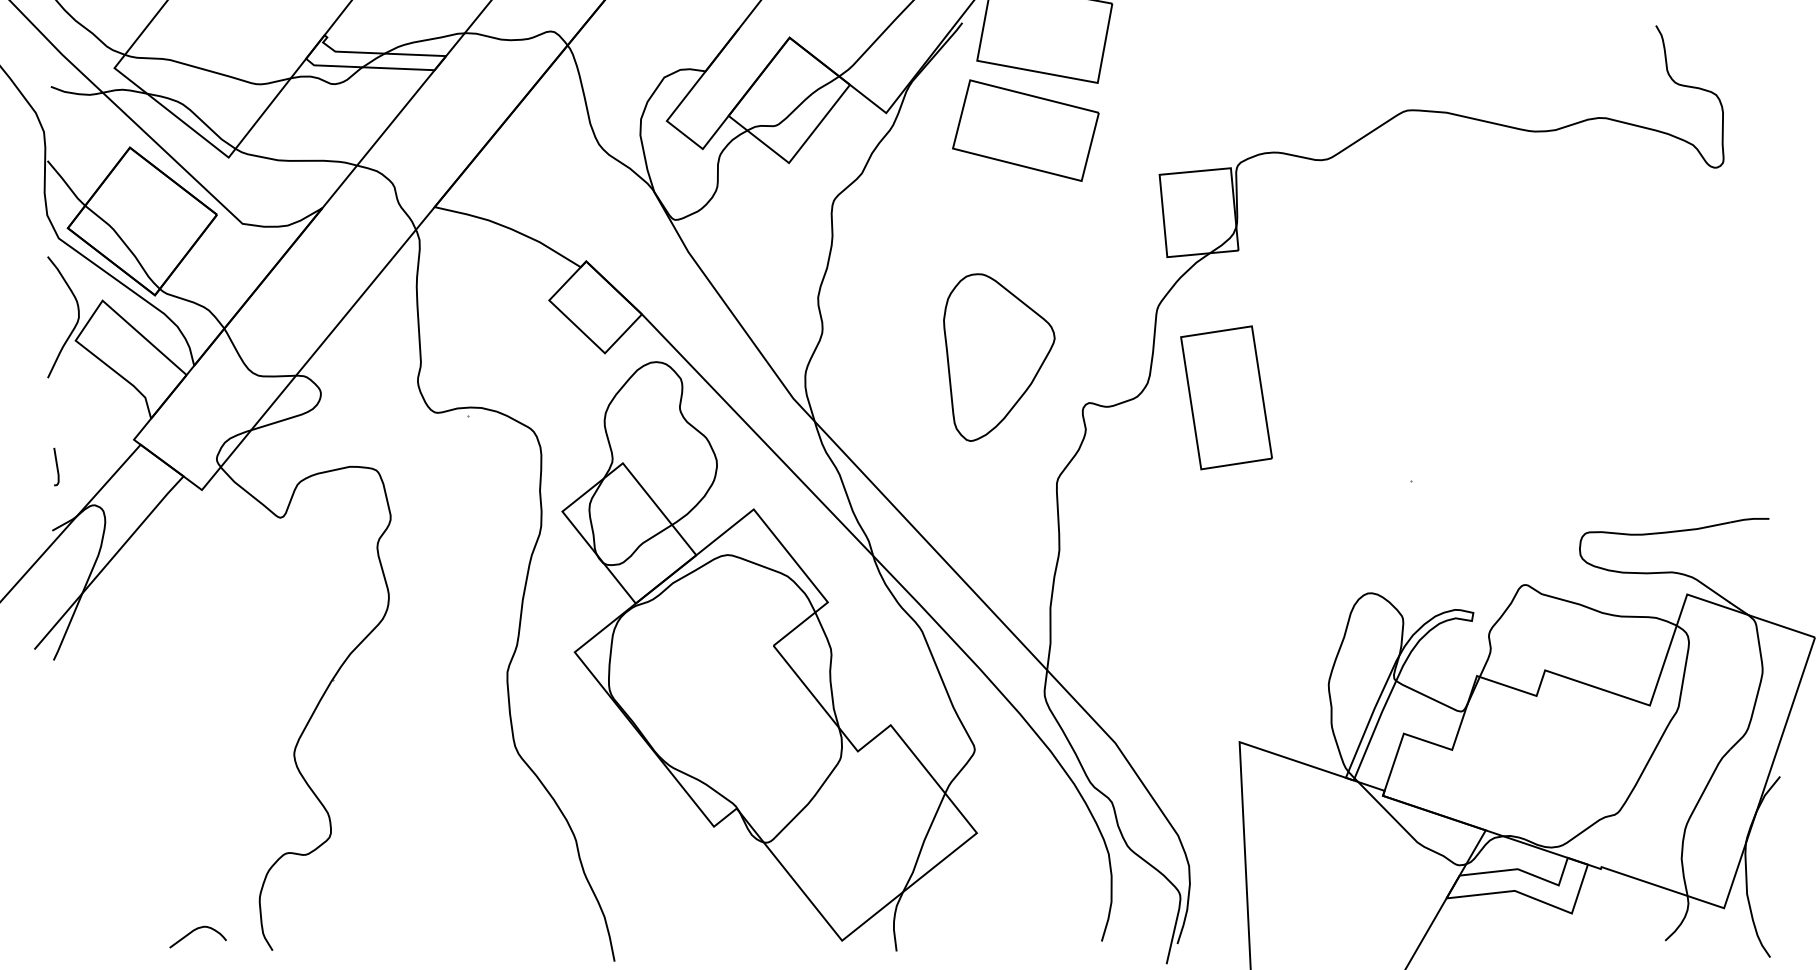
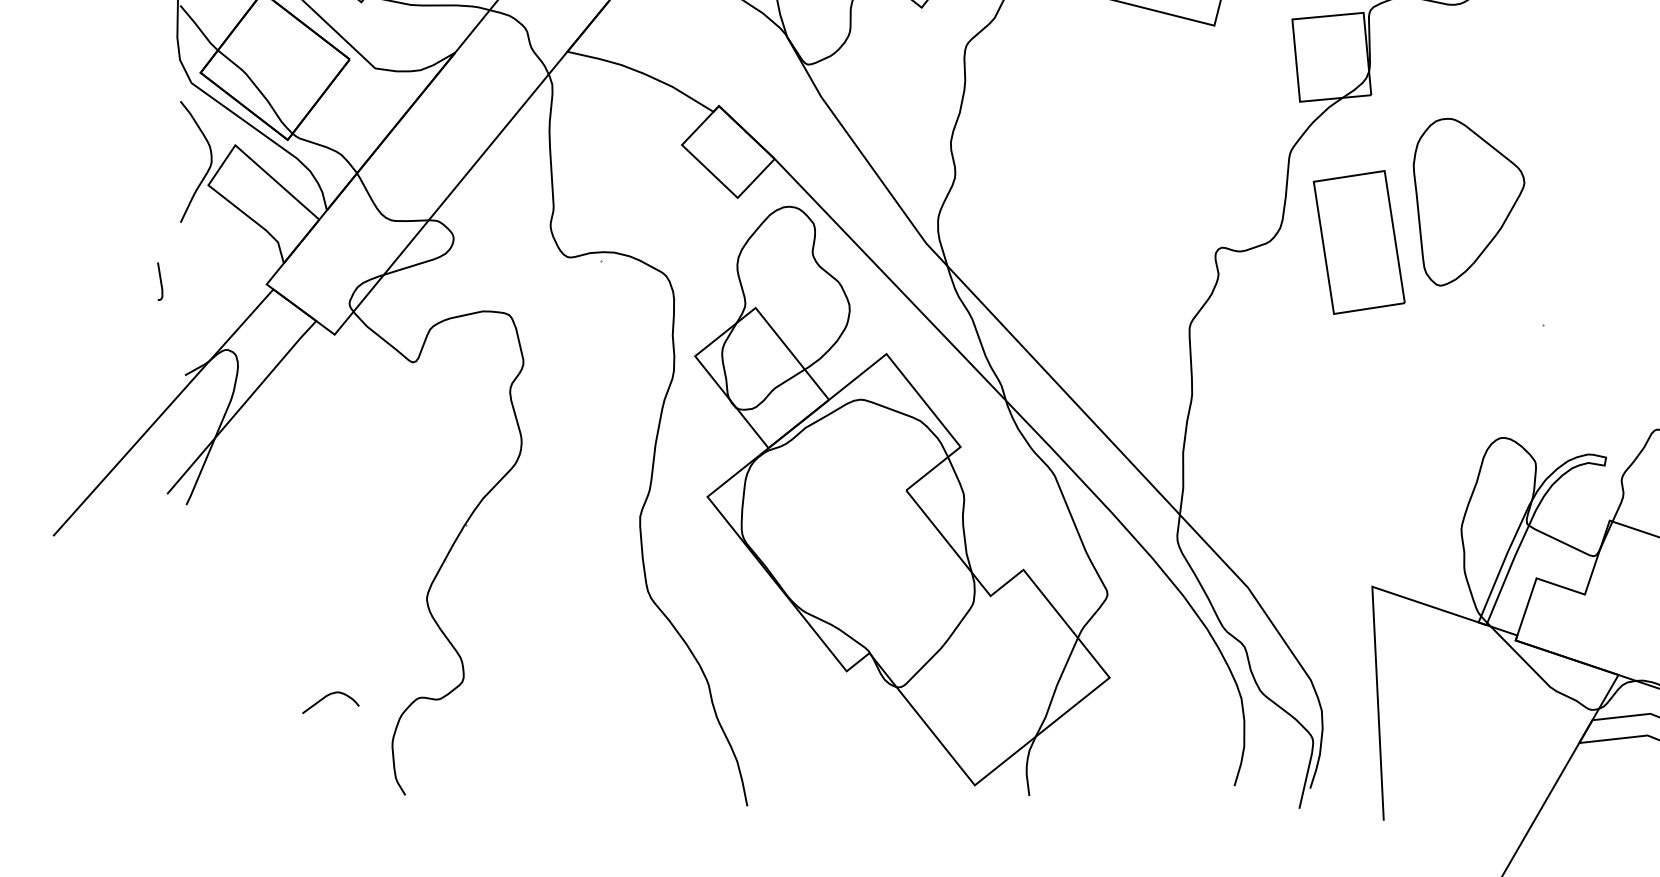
part: (999, 357) -> (1469, 202), moved
curve: (56, 466) -> (160, 281), moved
curve: (194, 931) -> (327, 697), moved

